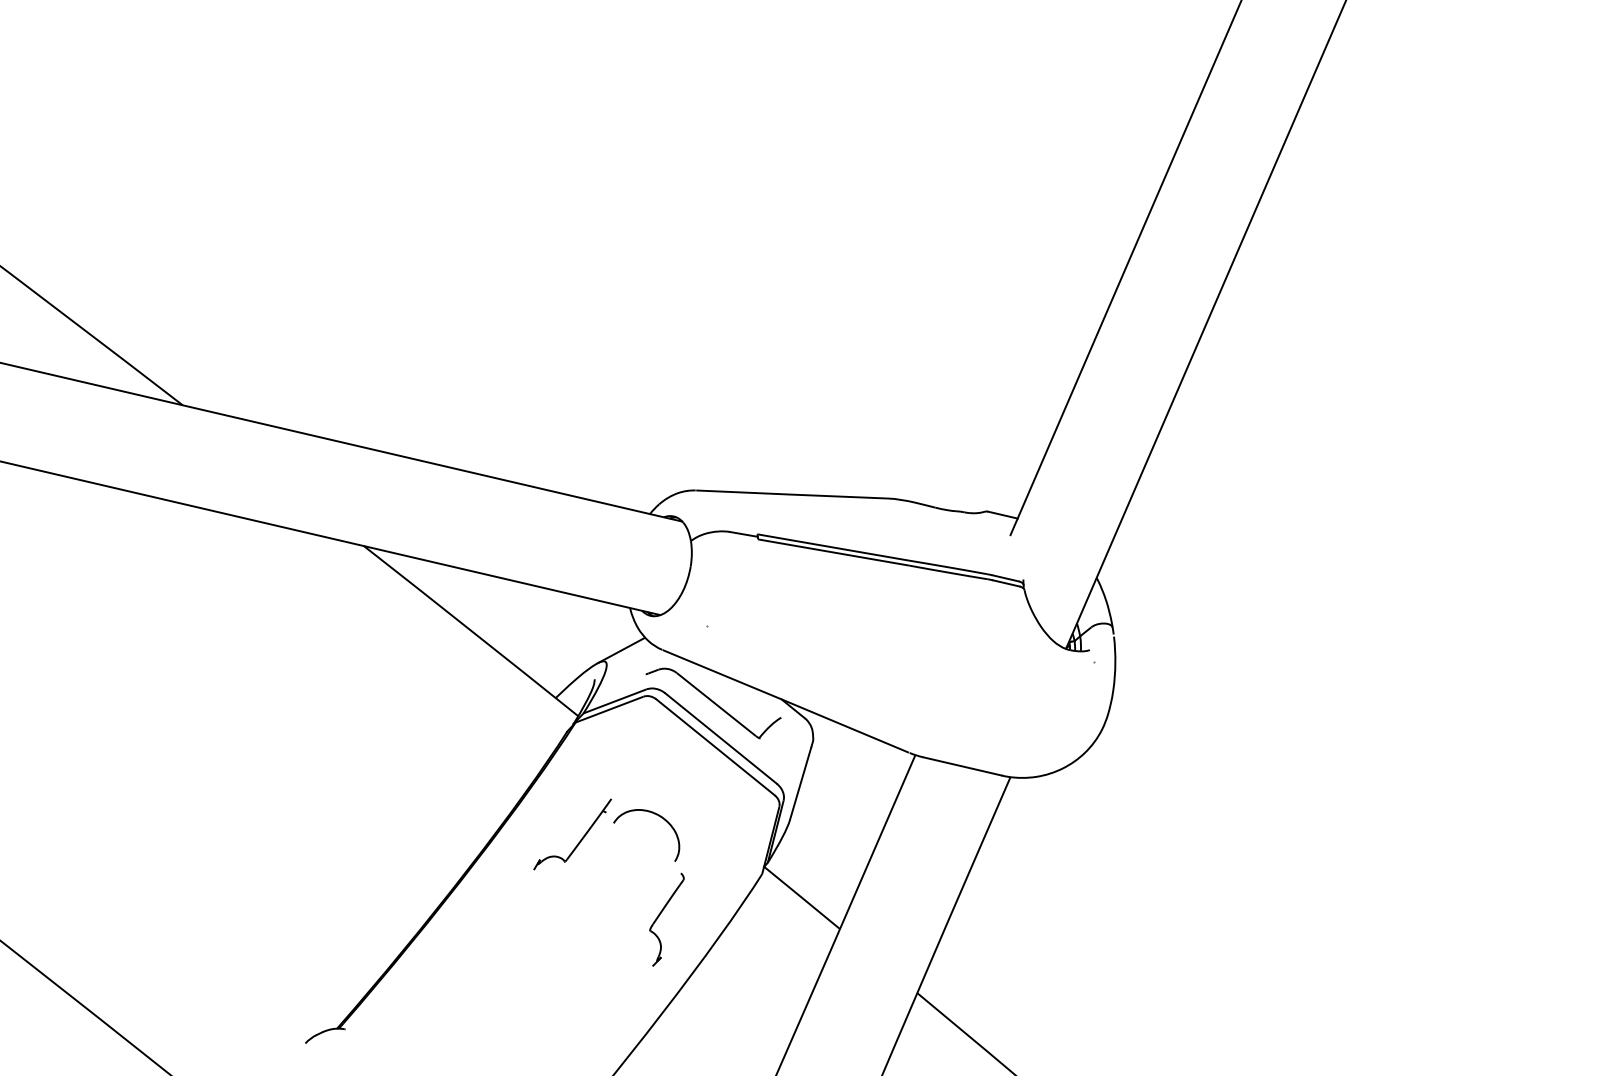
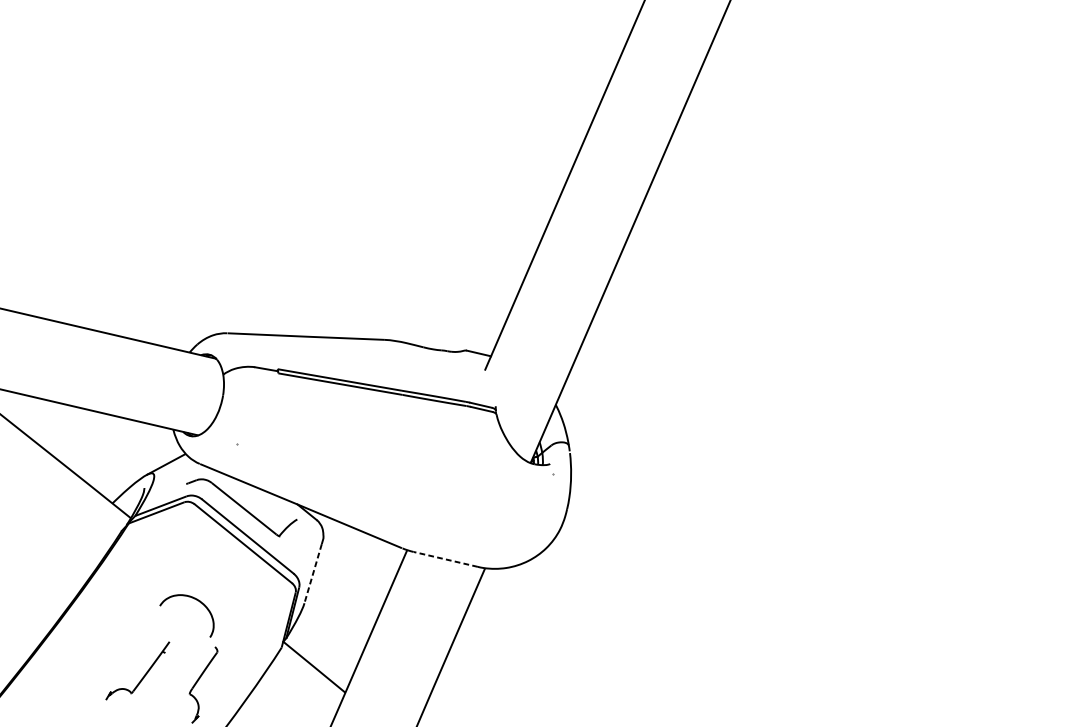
line: (962, 766) -> (445, 559), solid -> dashed
line: (800, 783) -> (313, 573), solid -> dashed
part: (580, 839) -> (144, 675), moved

